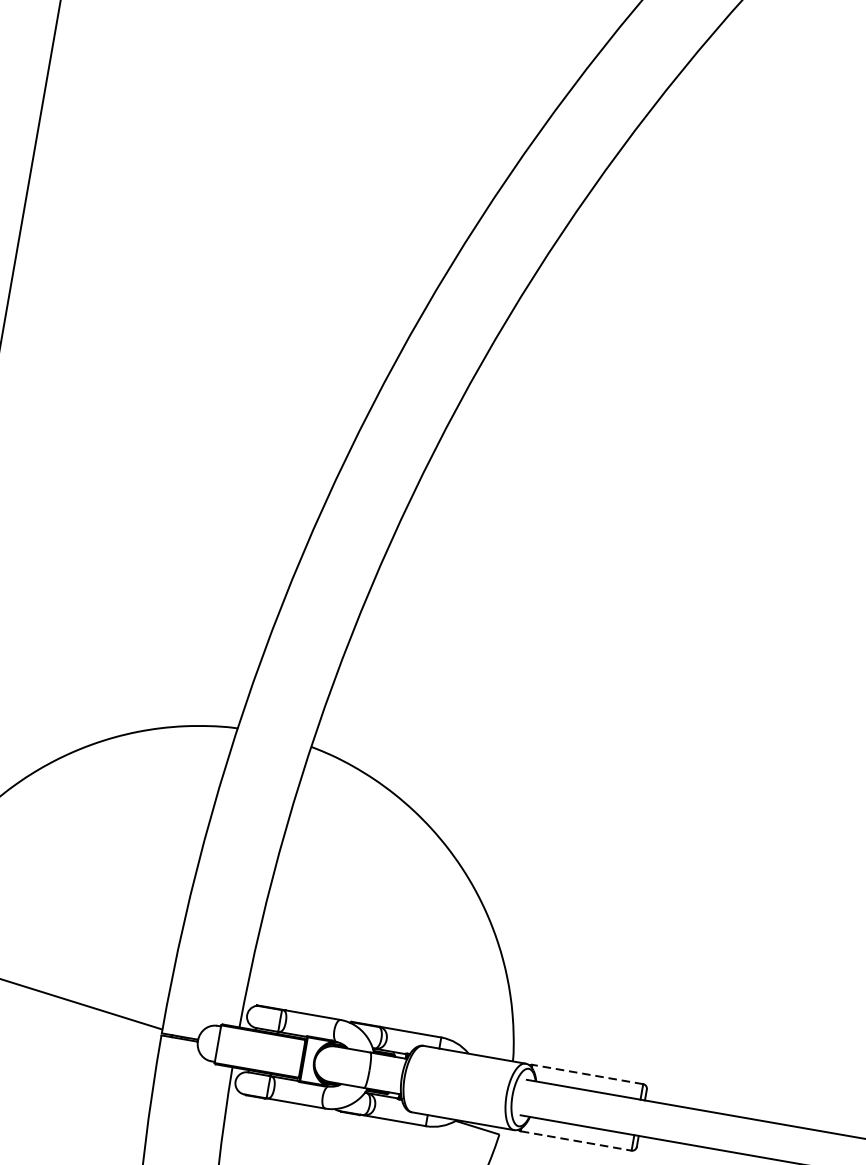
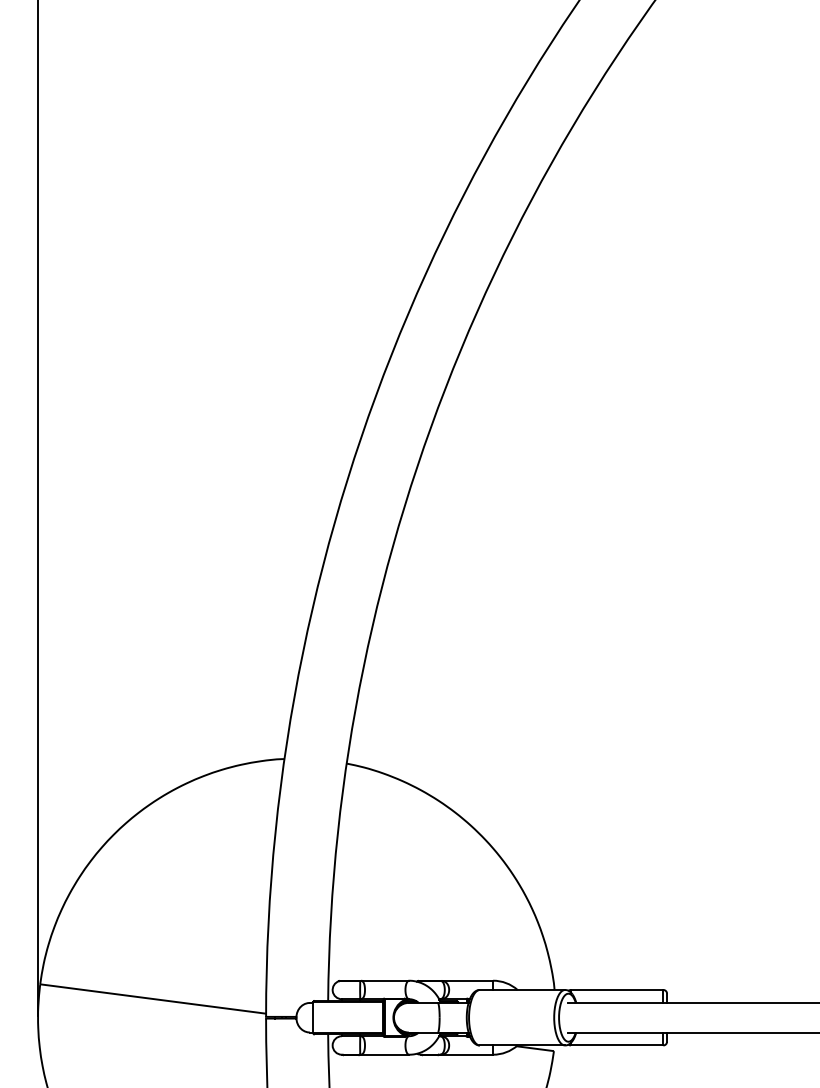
line: (587, 1073) -> (616, 989), dashed -> solid
line: (576, 1141) -> (617, 1045), dashed -> solid

